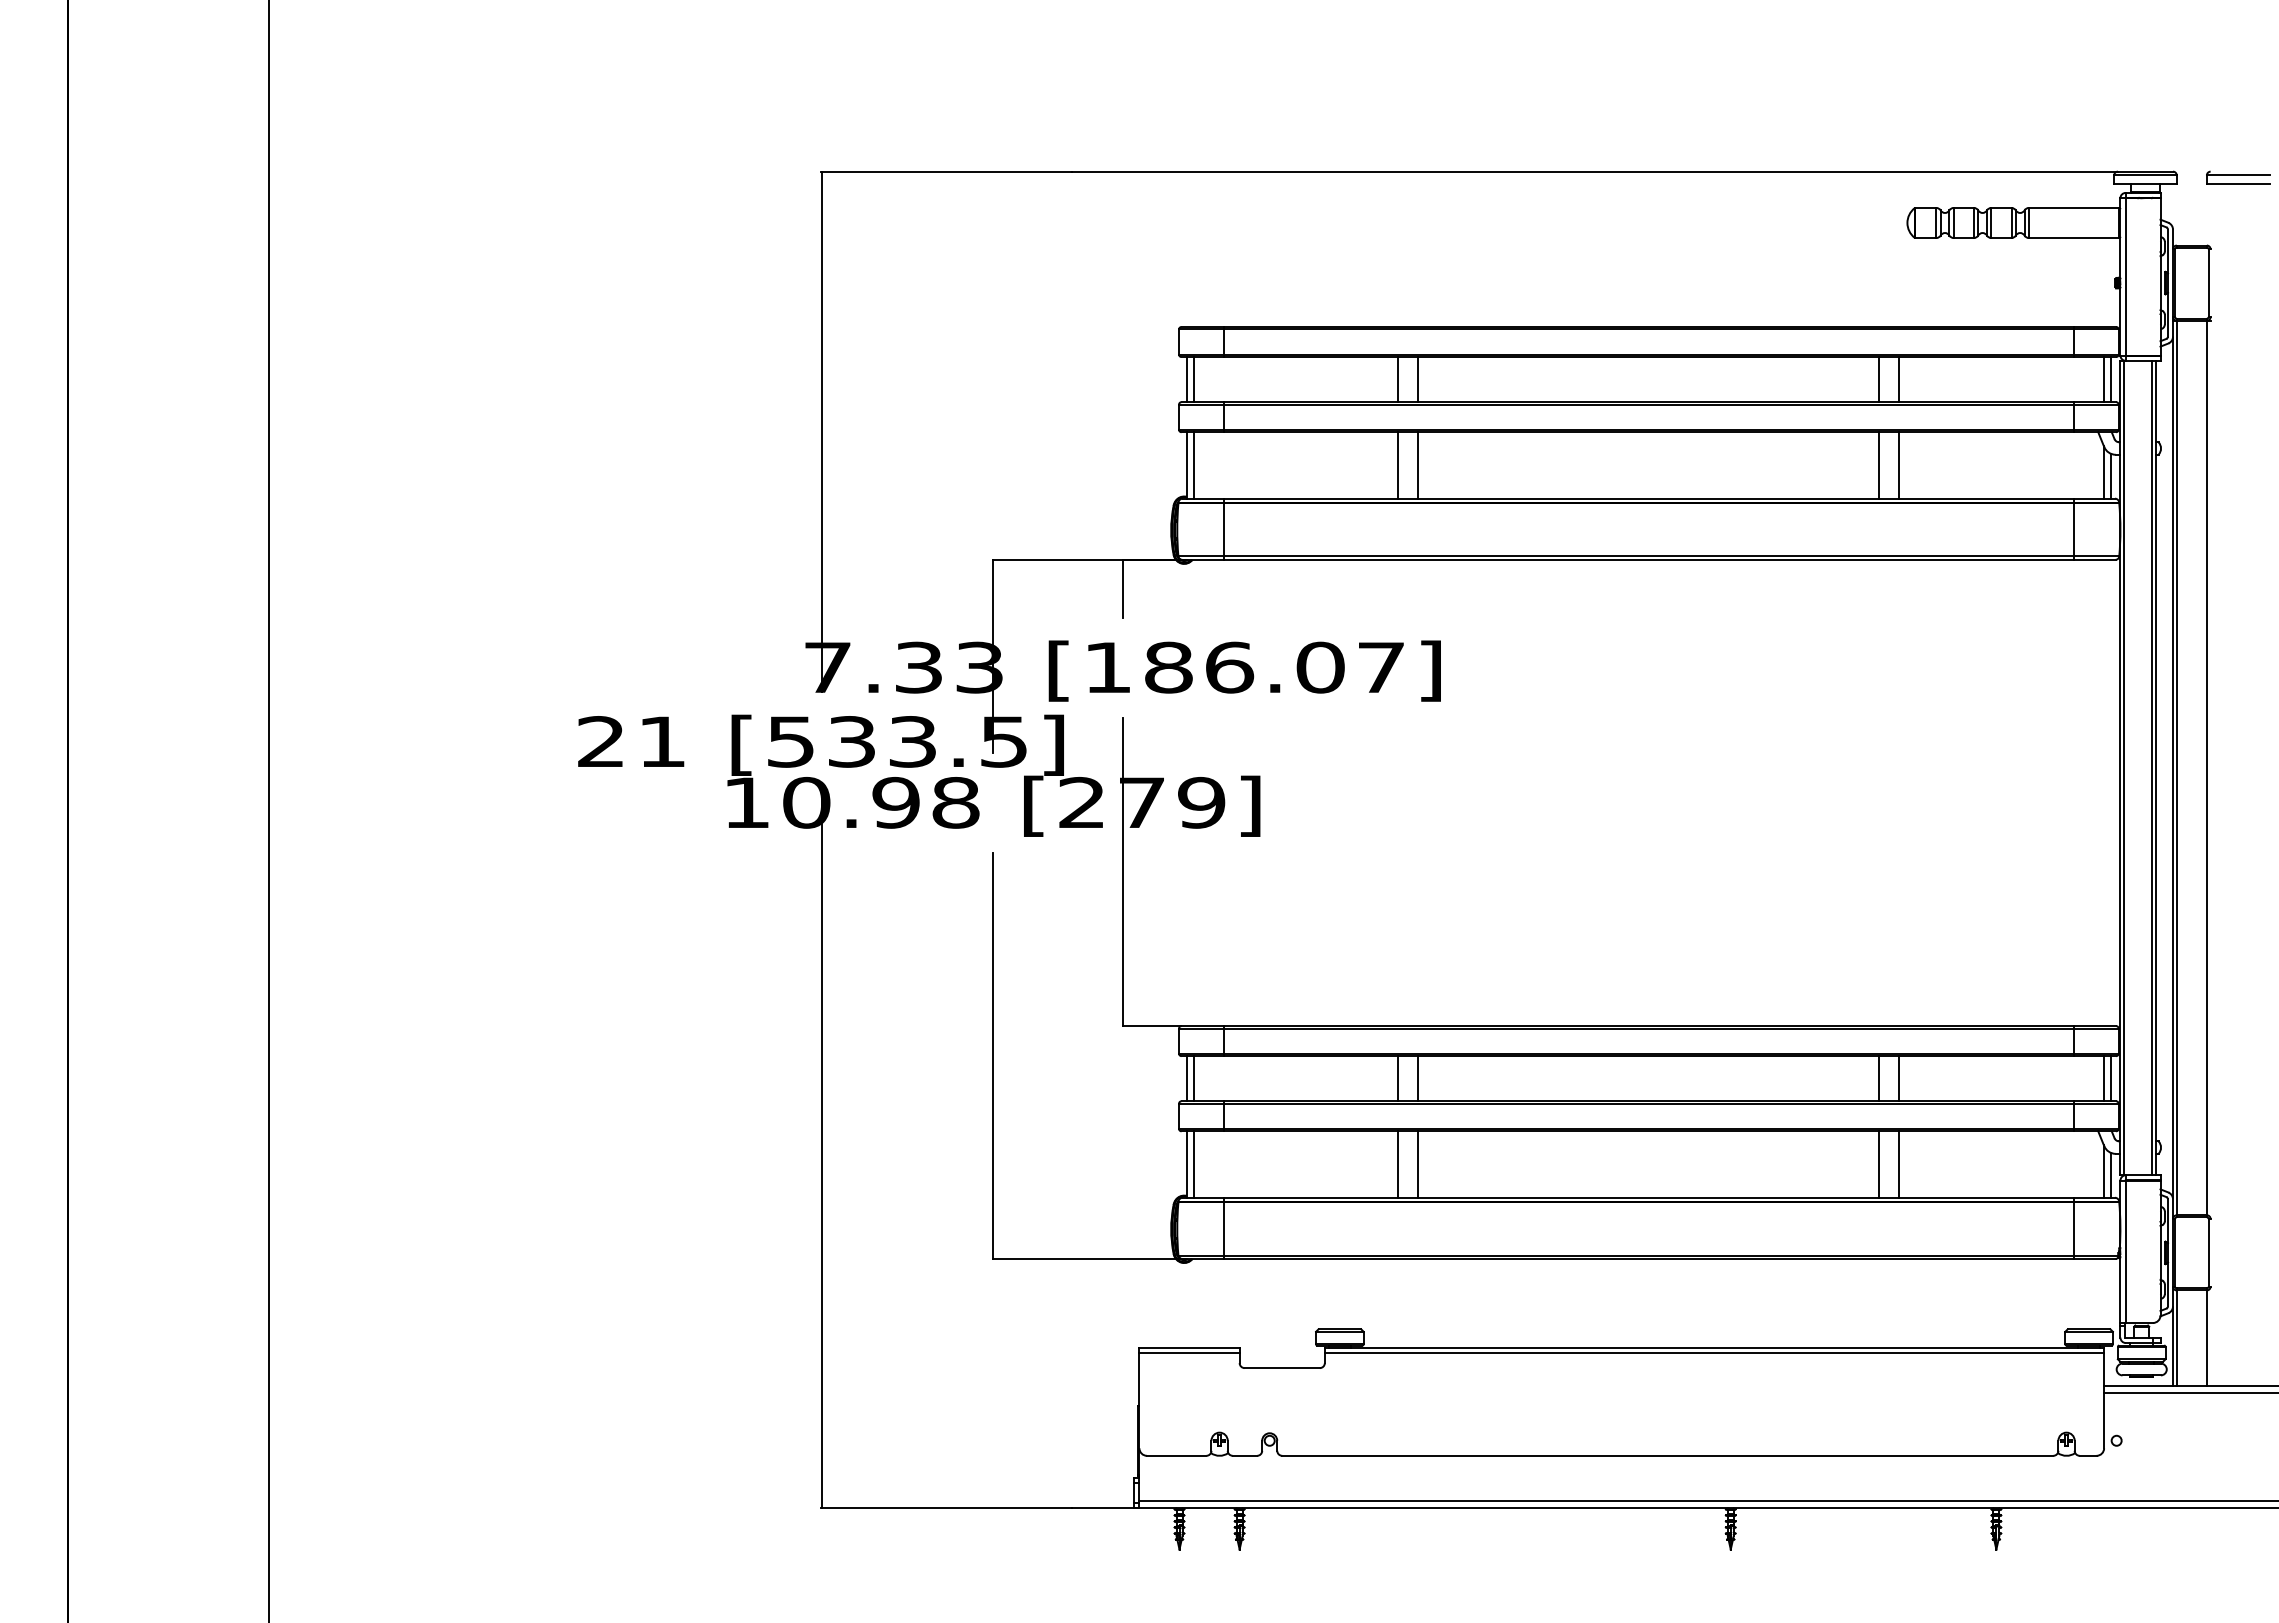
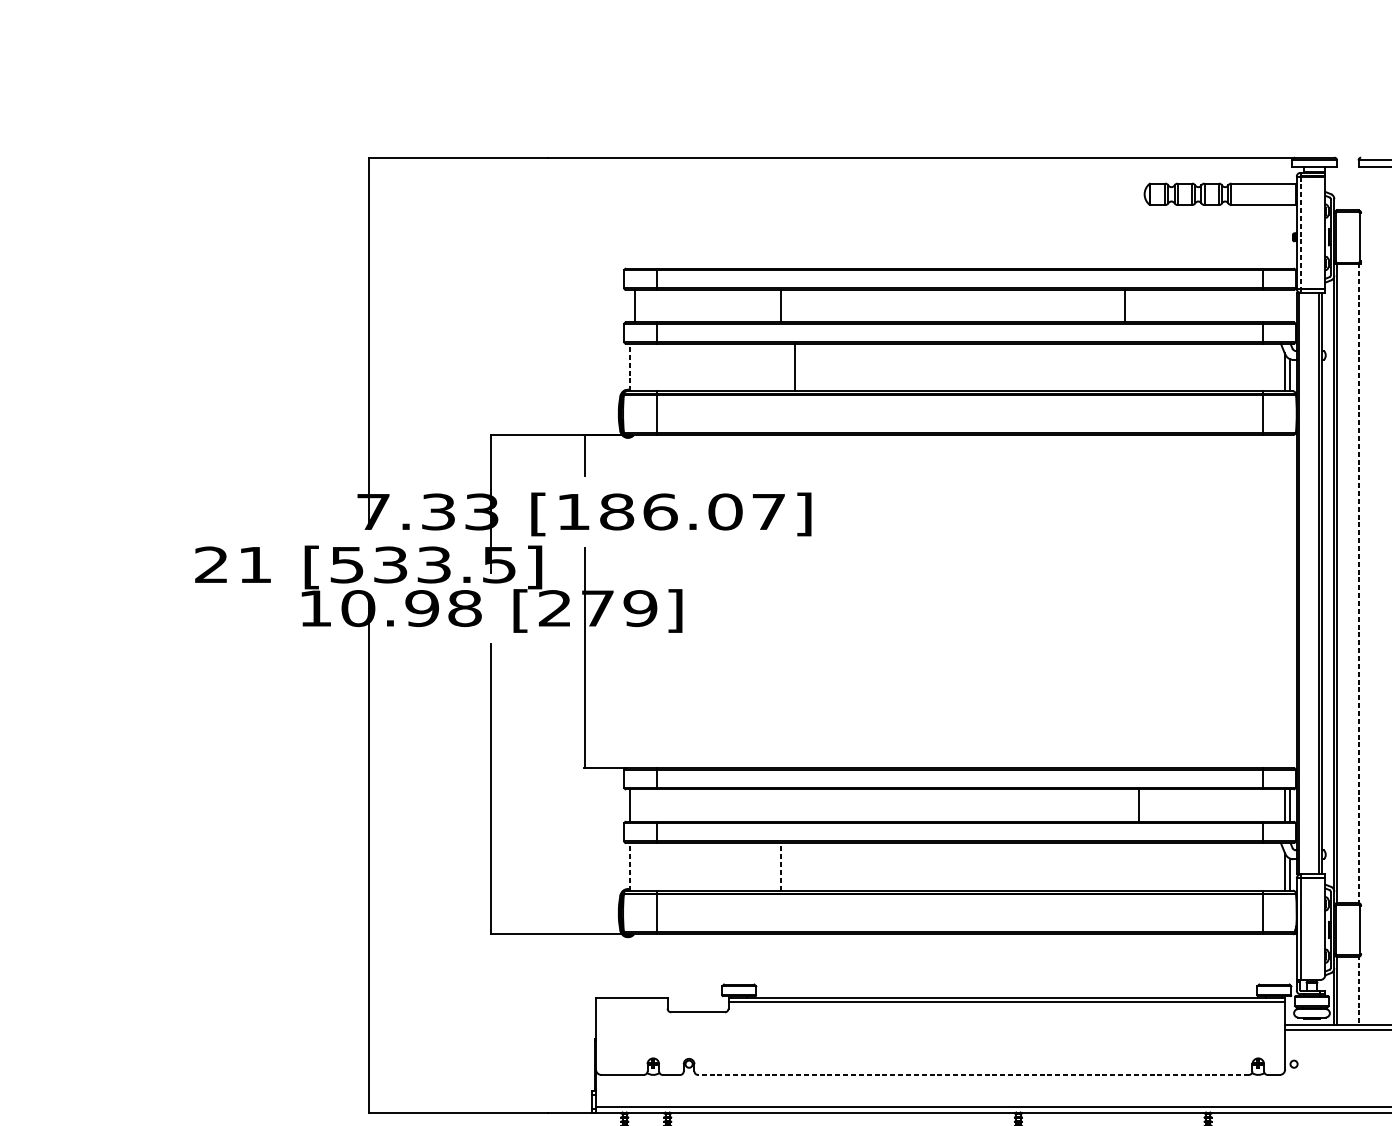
line: (2125, 276) -> (1300, 232), solid -> dashed
line: (1186, 379) -> (629, 306), removed
line: (1418, 379) -> (795, 306), removed
line: (1899, 379) -> (1138, 306), removed
line: (2103, 379) -> (1284, 306), removed
line: (2111, 379) -> (1290, 306), removed
line: (1186, 464) -> (629, 366), solid -> dashed
line: (1194, 465) -> (635, 367), removed
line: (1398, 465) -> (781, 367), removed
line: (1879, 465) -> (1124, 367), removed
line: (1899, 465) -> (1138, 367), removed
line: (2206, 767) -> (1358, 583), solid -> dashed
line: (1194, 1078) -> (635, 805), removed
line: (1398, 1078) -> (781, 805), removed
line: (1418, 1078) -> (795, 805), removed
line: (1879, 1078) -> (1124, 805), removed
line: (1186, 1164) -> (629, 866), solid -> dashed
line: (1194, 1164) -> (635, 866), removed
line: (1398, 1164) -> (781, 866), solid -> dashed
line: (1418, 1164) -> (795, 866), removed
line: (1879, 1164) -> (1124, 866), removed
line: (1899, 1164) -> (1138, 866), removed
line: (2206, 1337) -> (1358, 990), solid -> dashed
line: (1189, 1353) -> (631, 1001), removed
line: (1667, 1455) -> (973, 1074), solid -> dashed

